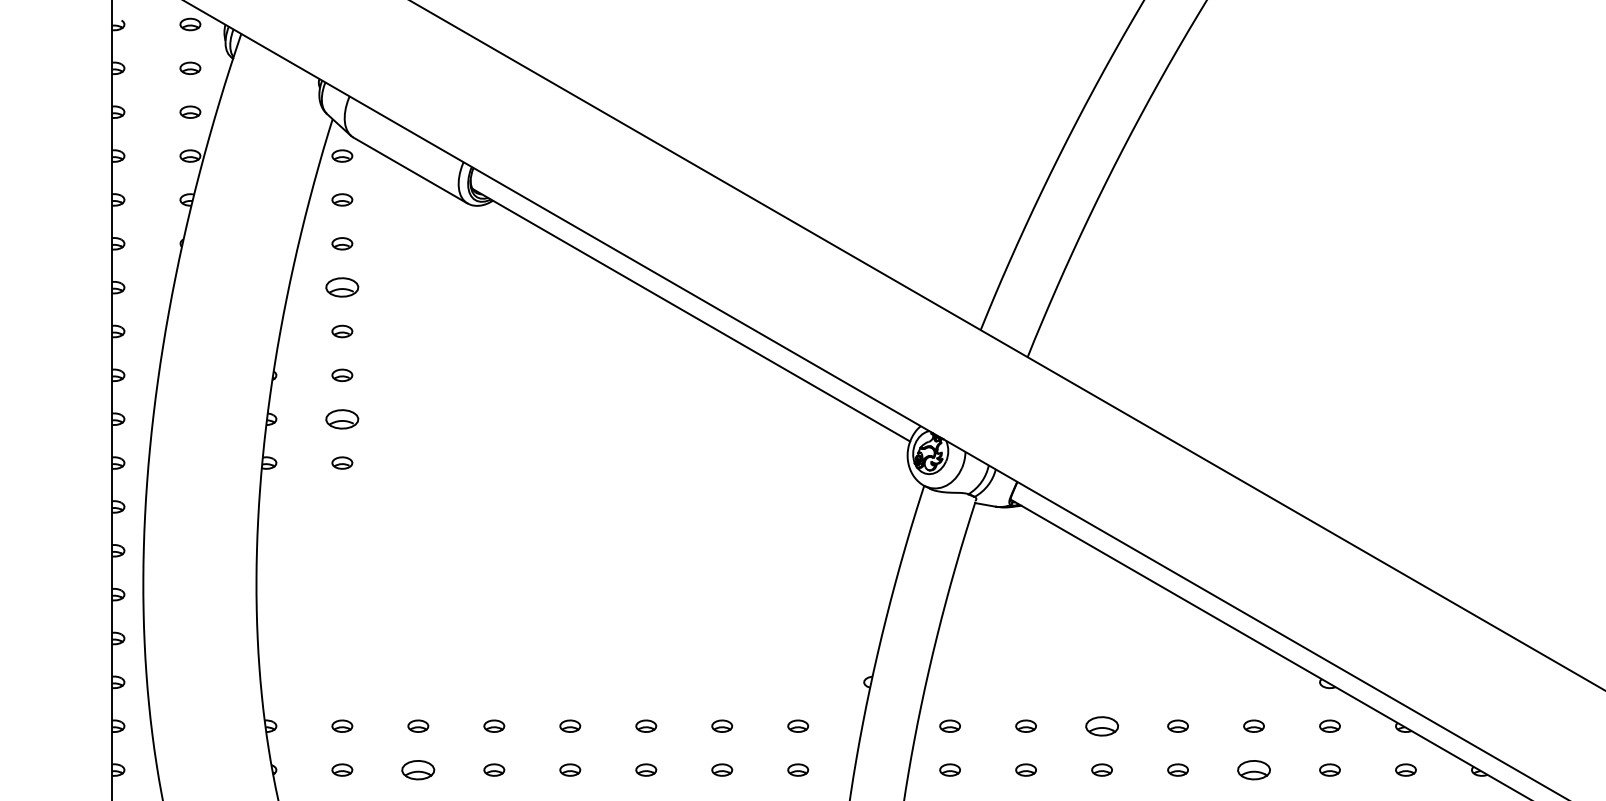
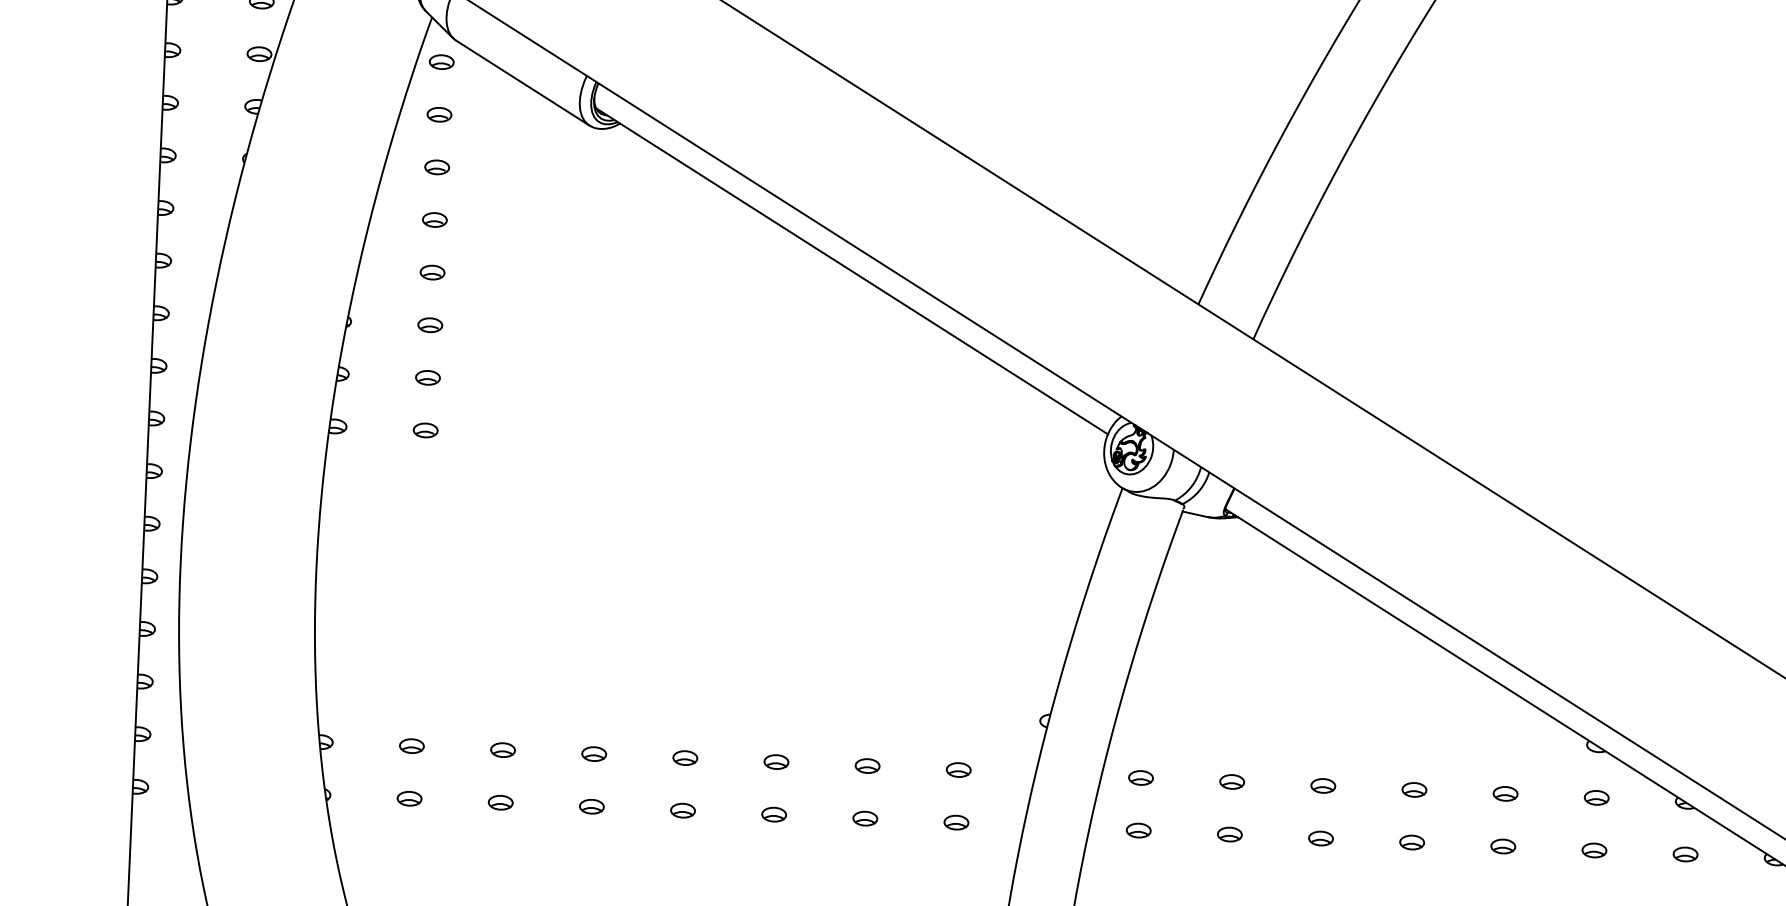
part: (342, 287) -> (435, 219), size x0.62
part: (342, 418) -> (428, 376), size x0.62
part: (1101, 725) -> (1322, 785), size x0.62
part: (418, 769) -> (500, 802), size x0.62
part: (1253, 769) -> (1502, 845), size x0.62

